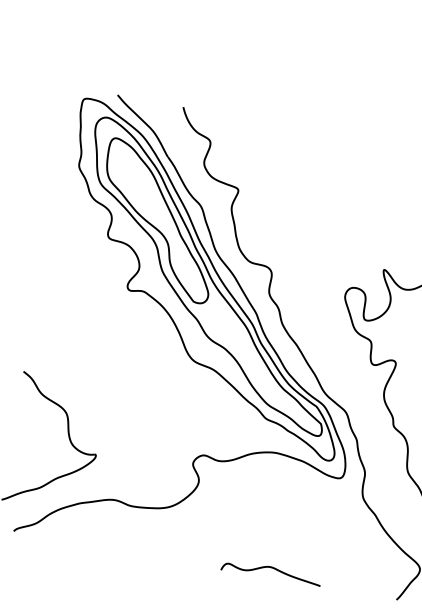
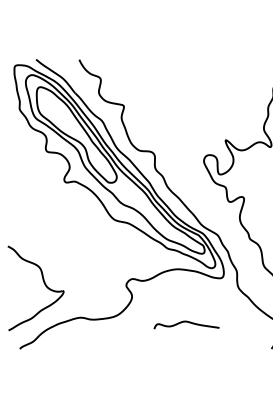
curve: (271, 568) -> (186, 322), moved

